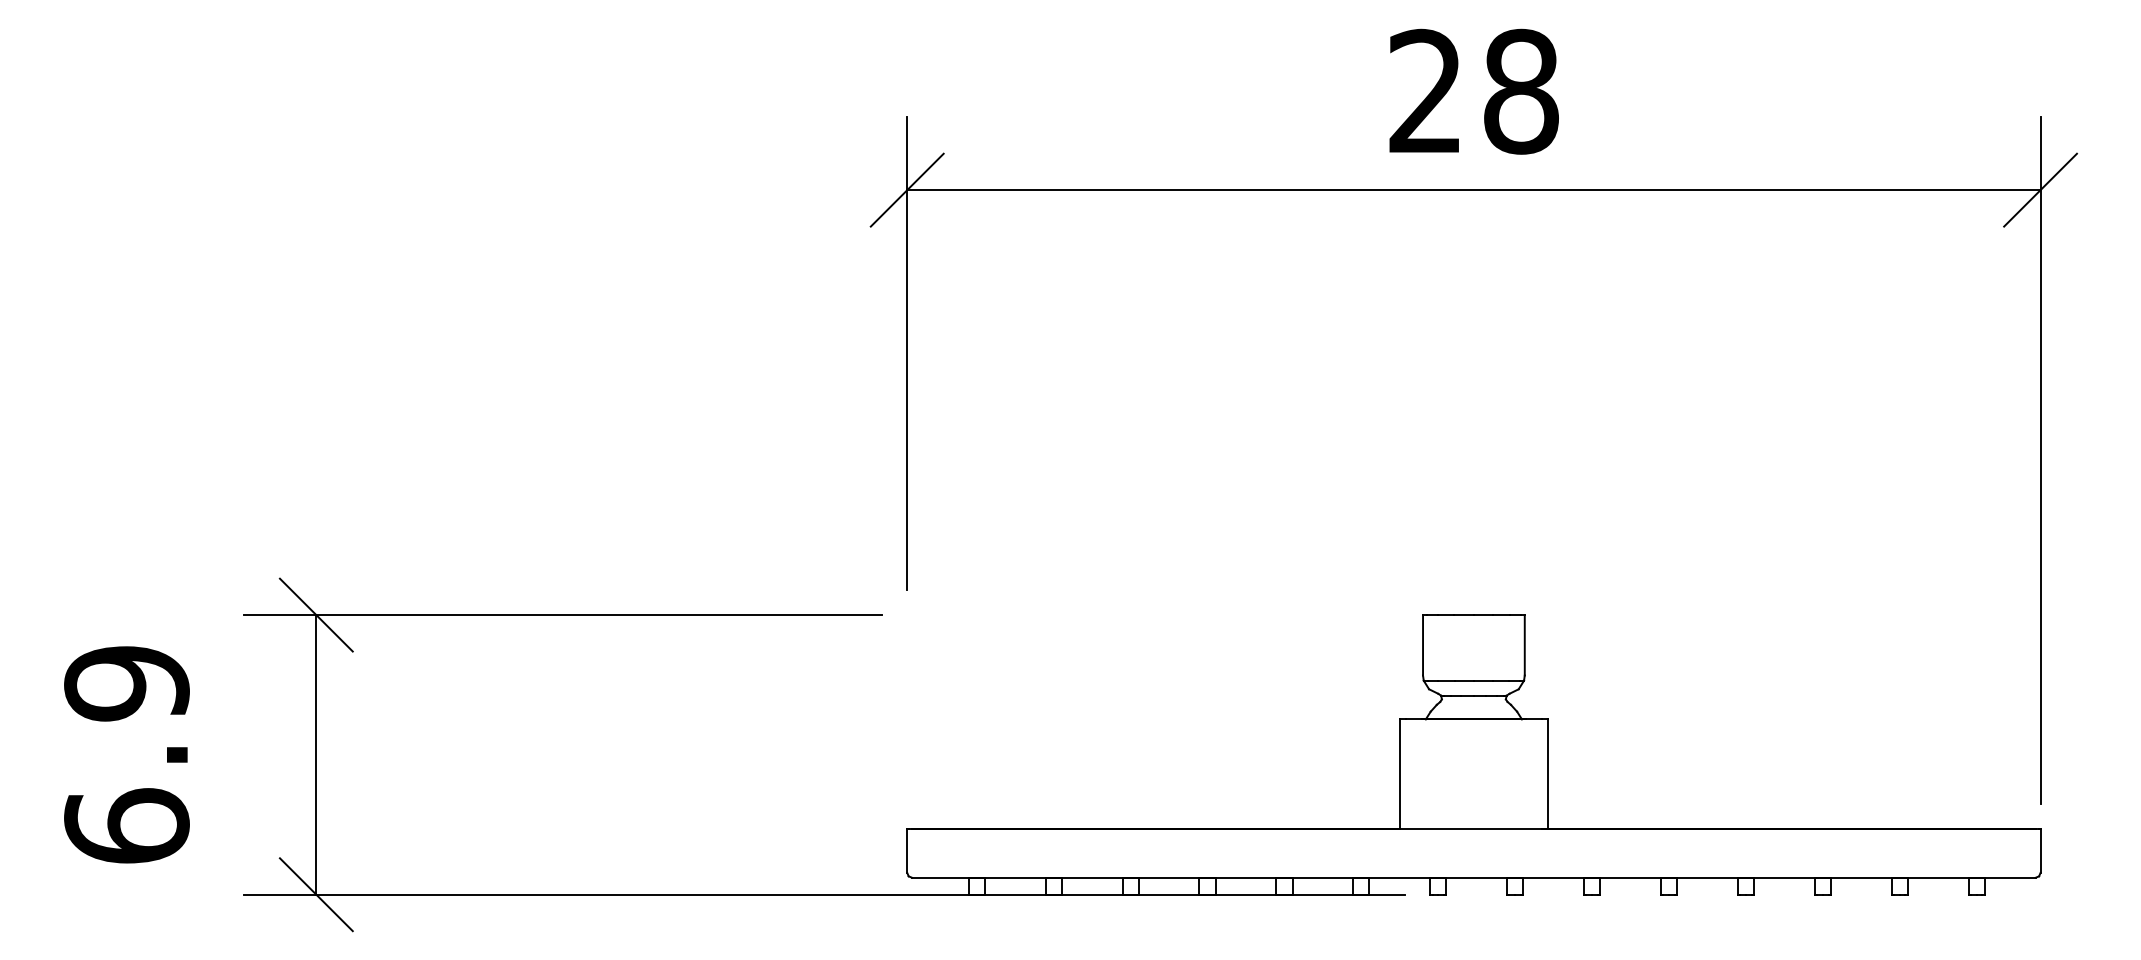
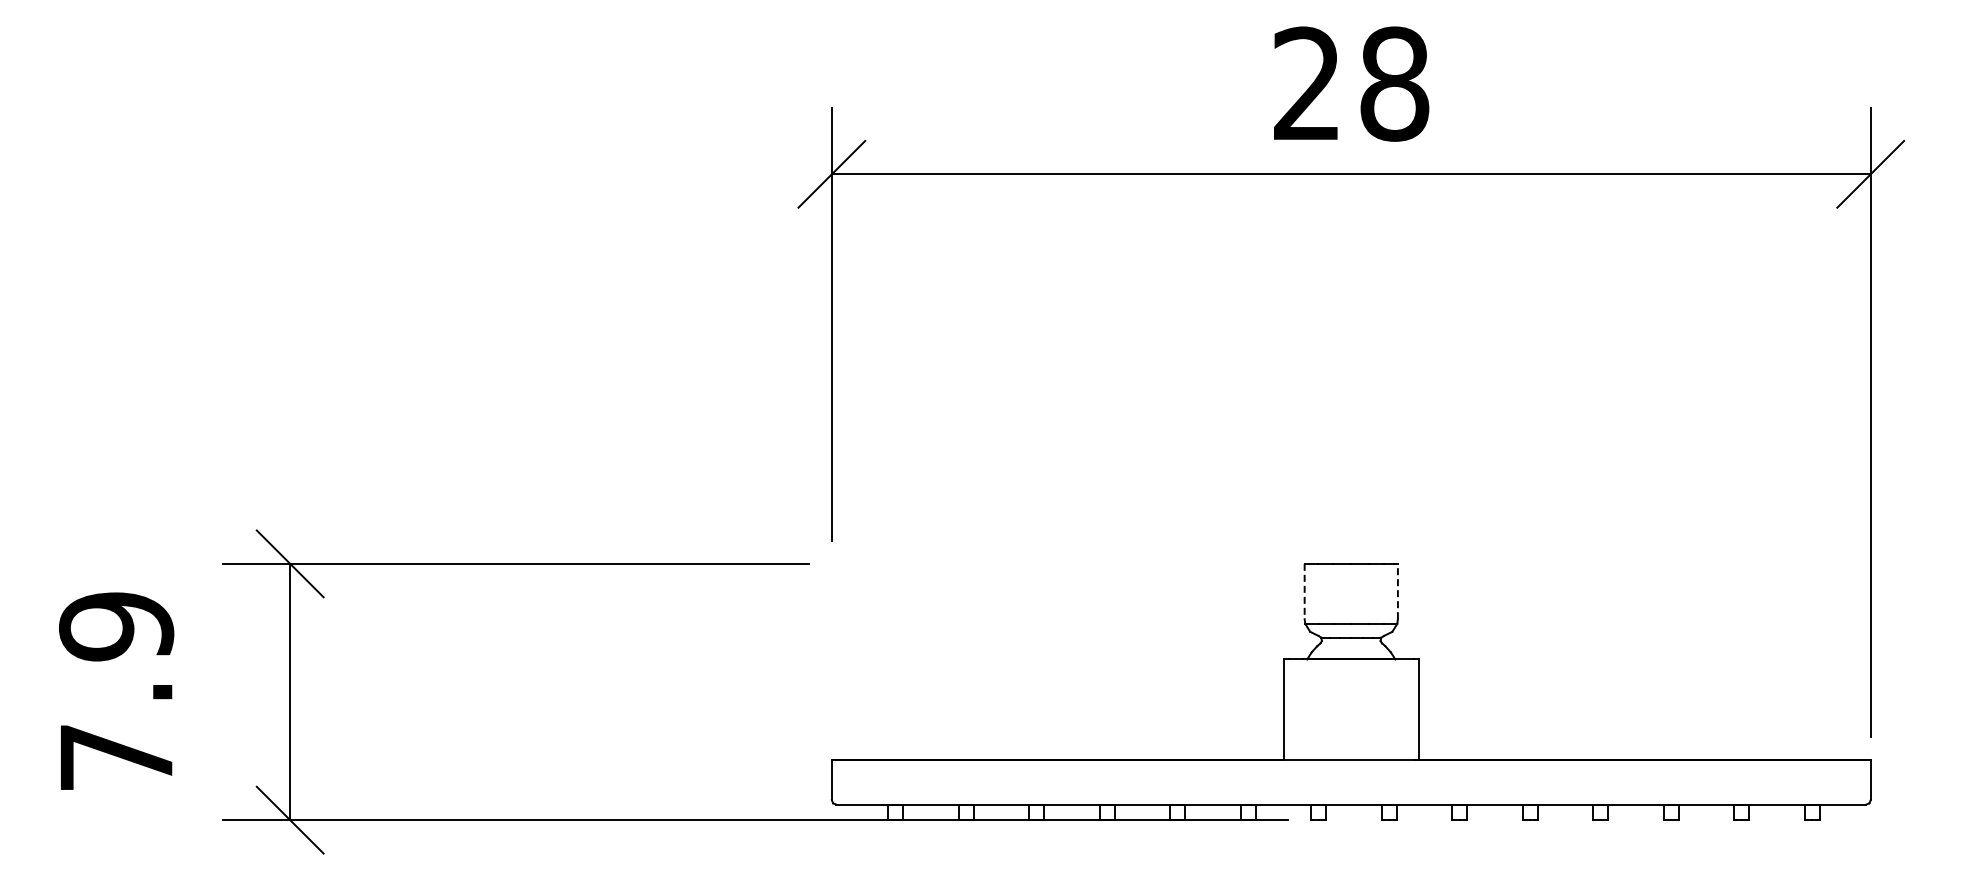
line: (1422, 645) -> (1304, 591), solid -> dashed
line: (1524, 645) -> (1397, 591), solid -> dashed
text: (126, 825) -> (116, 756), 6.9 -> 7.9

